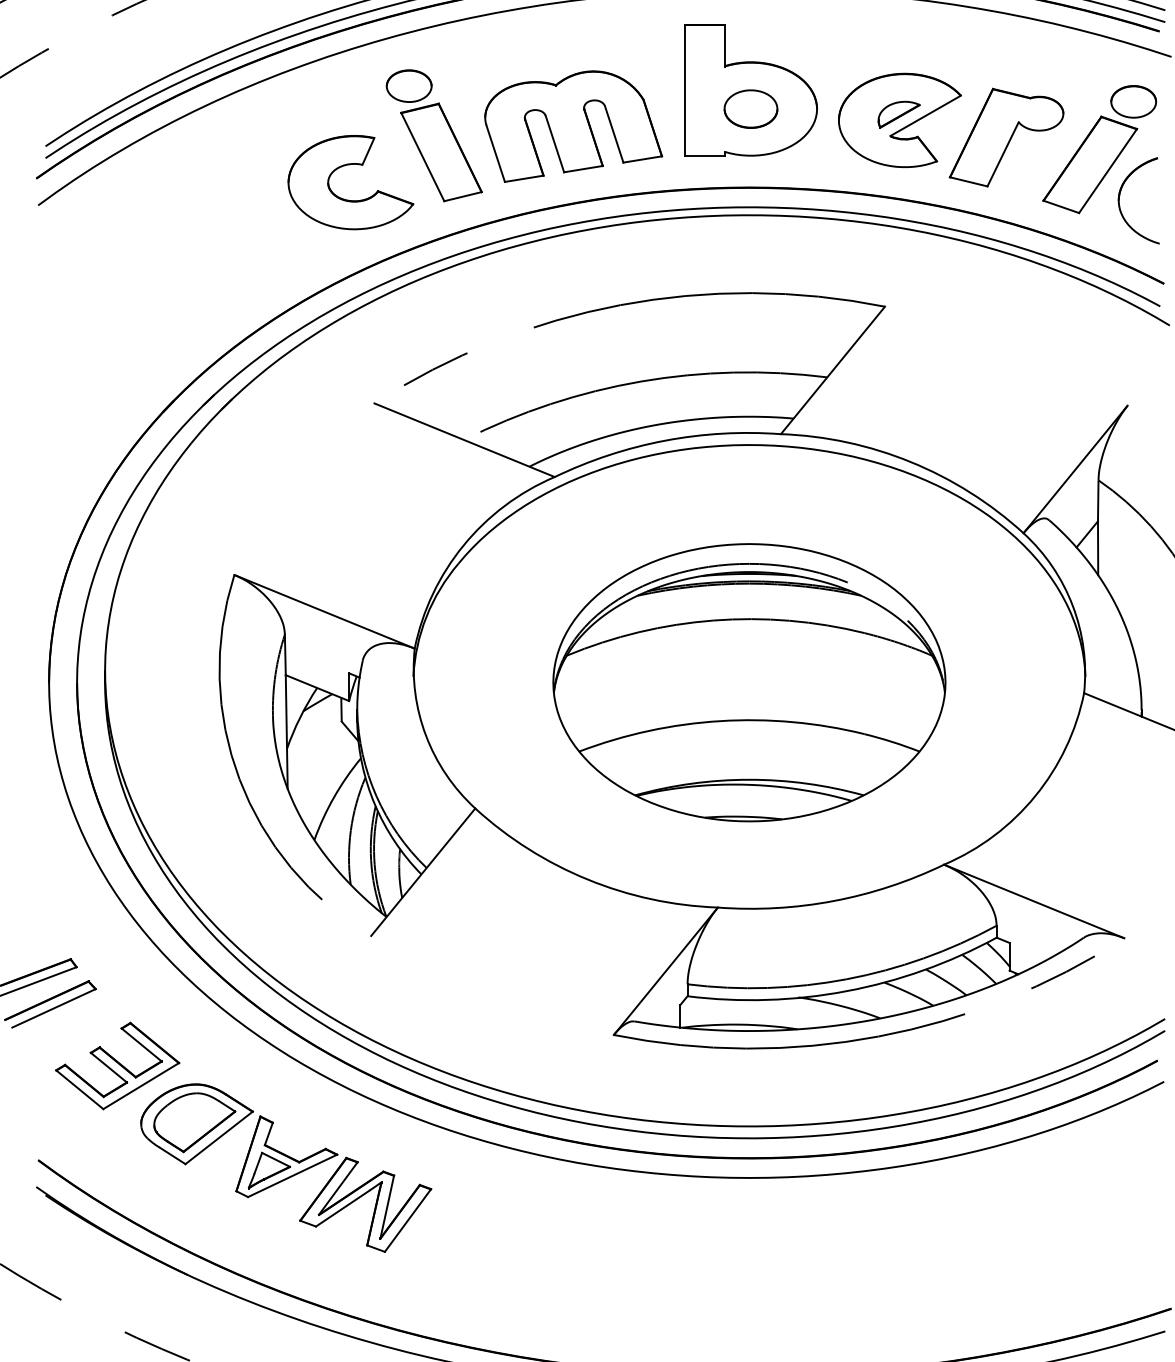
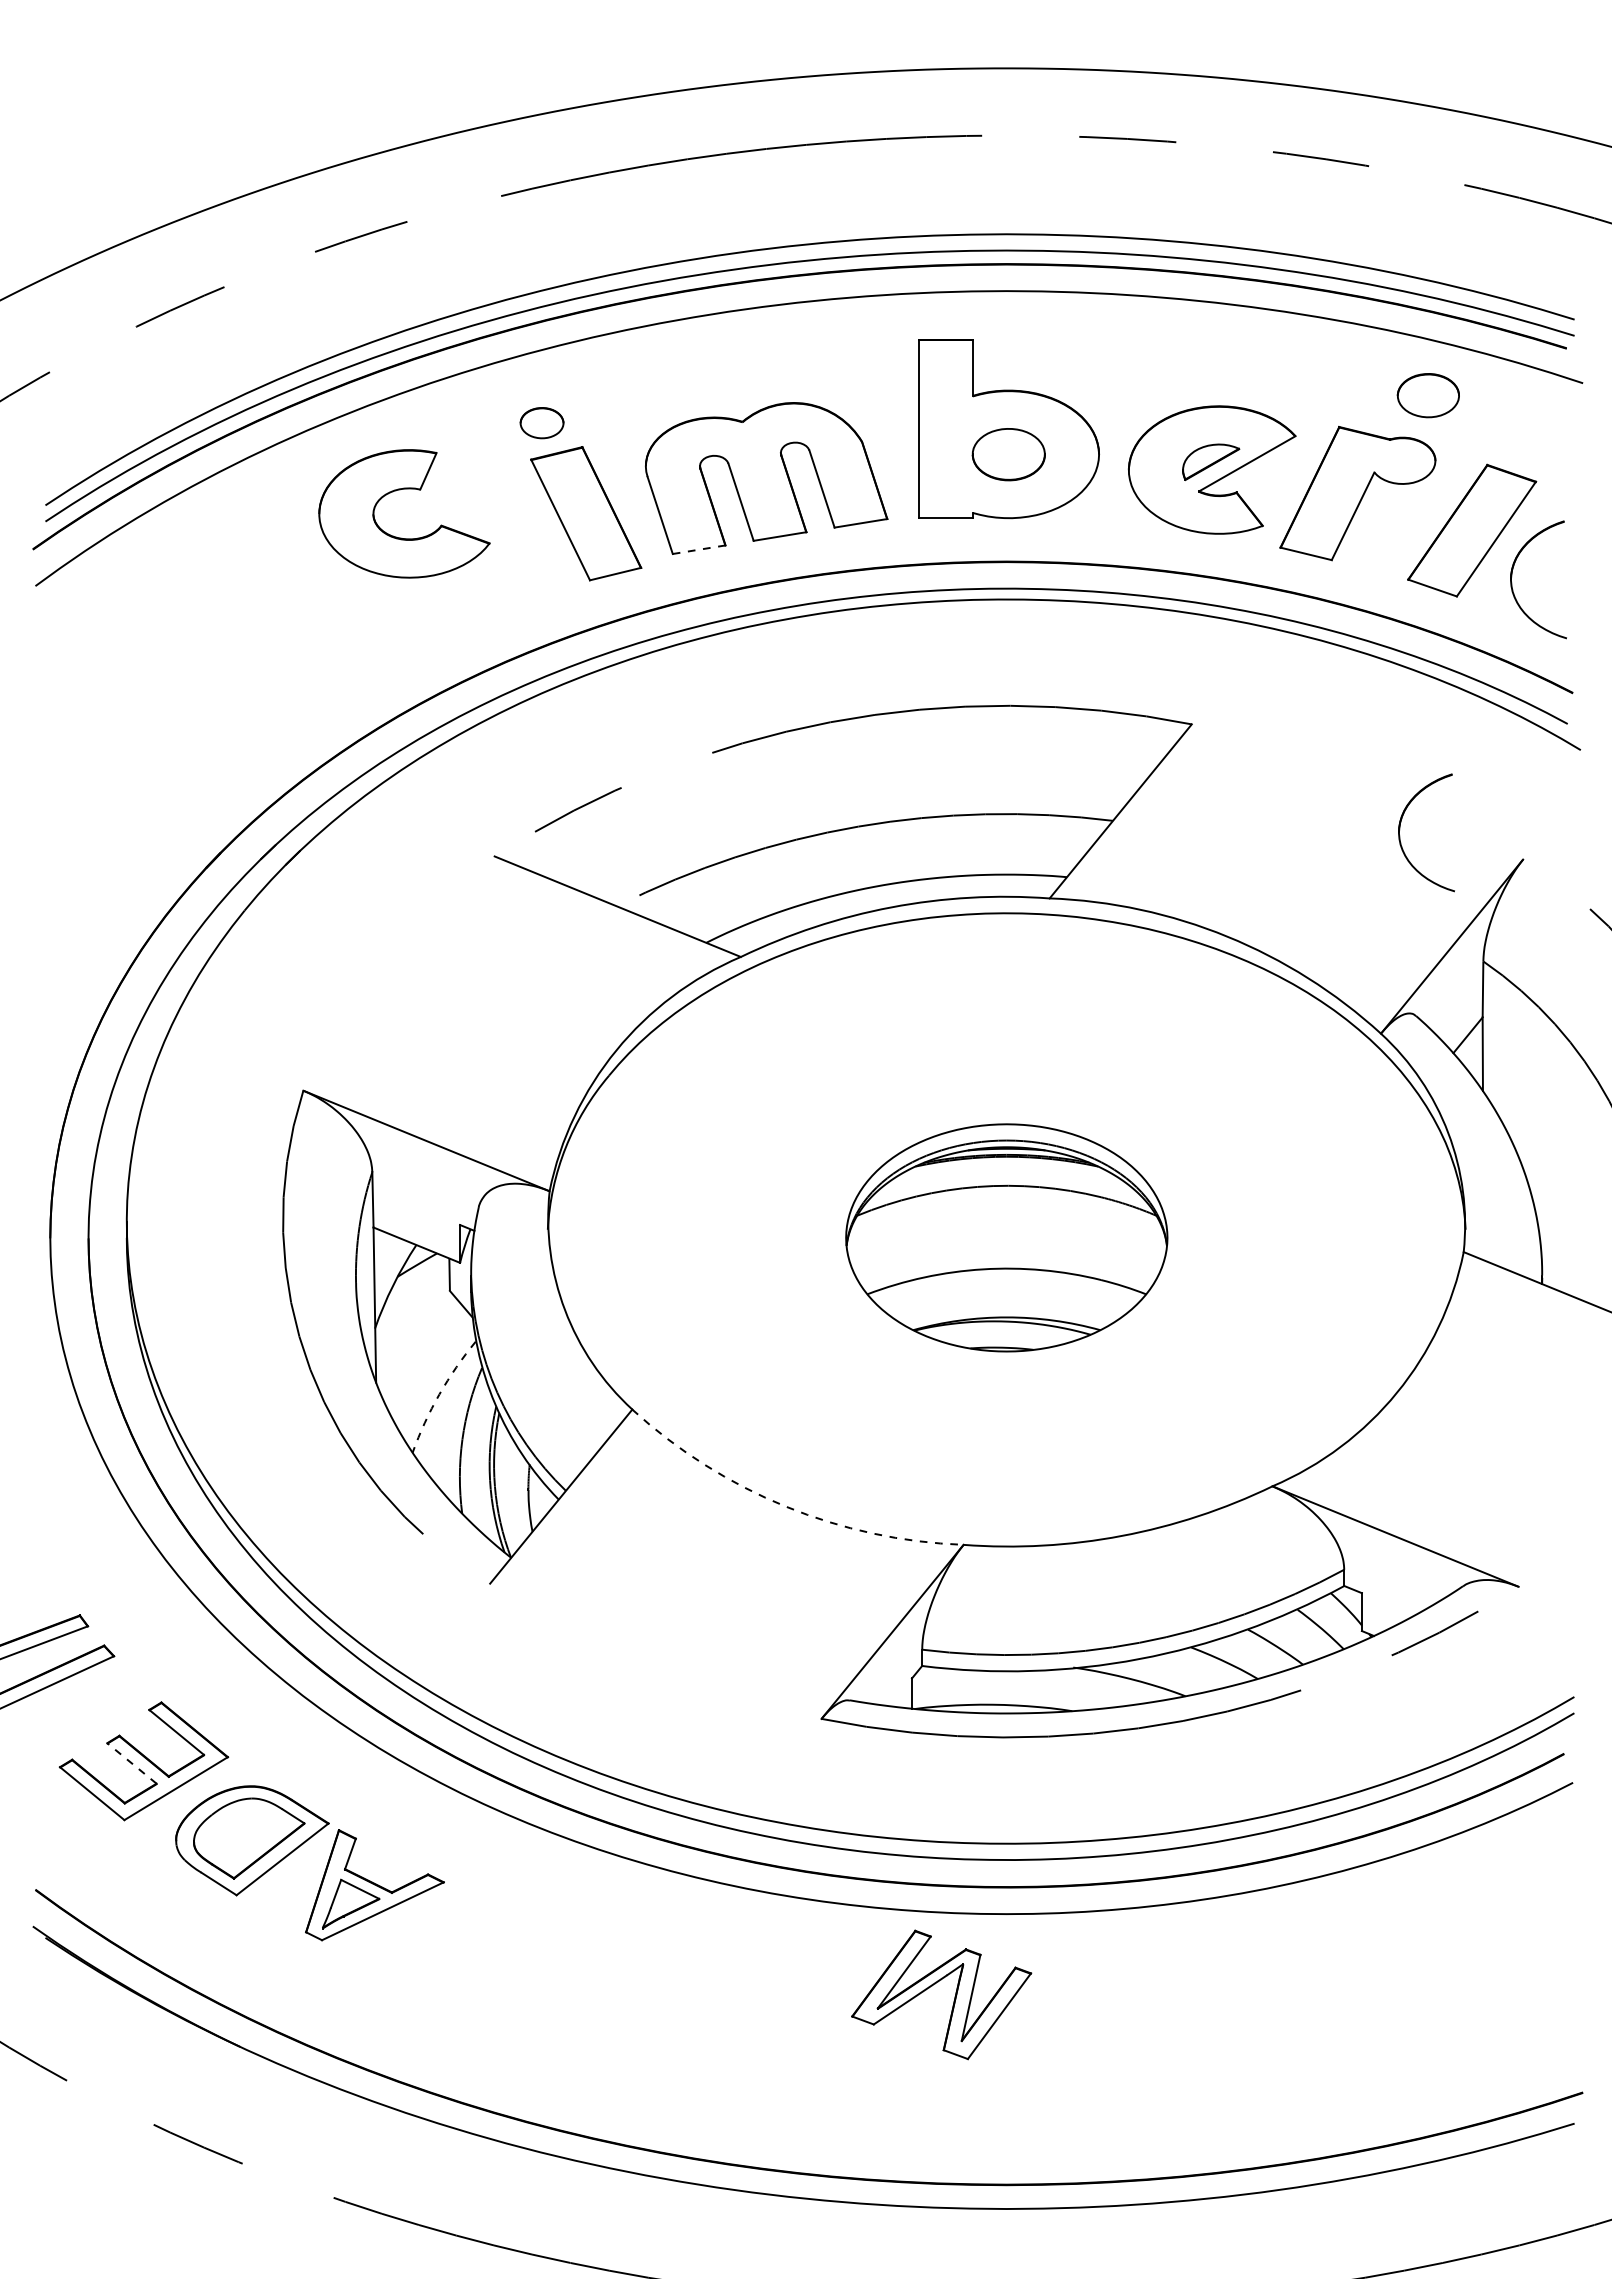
part: (408, 85) -> (541, 422), size x0.7
part: (1133, 101) -> (1427, 395), moved
part: (348, 165) -> (400, 490), moved
line: (524, 178) -> (699, 549), solid -> dashed
part: (1037, 383) -> (1400, 829), added
part: (749, 682) -> (1006, 1237), size x0.6
arc: (334, 797) -> (439, 1394), solid -> dashed
arc: (587, 879) -> (785, 1506), solid -> dashed
line: (108, 1067) -> (131, 1763), solid -> dashed
part: (361, 1197) -> (935, 1984), moved

